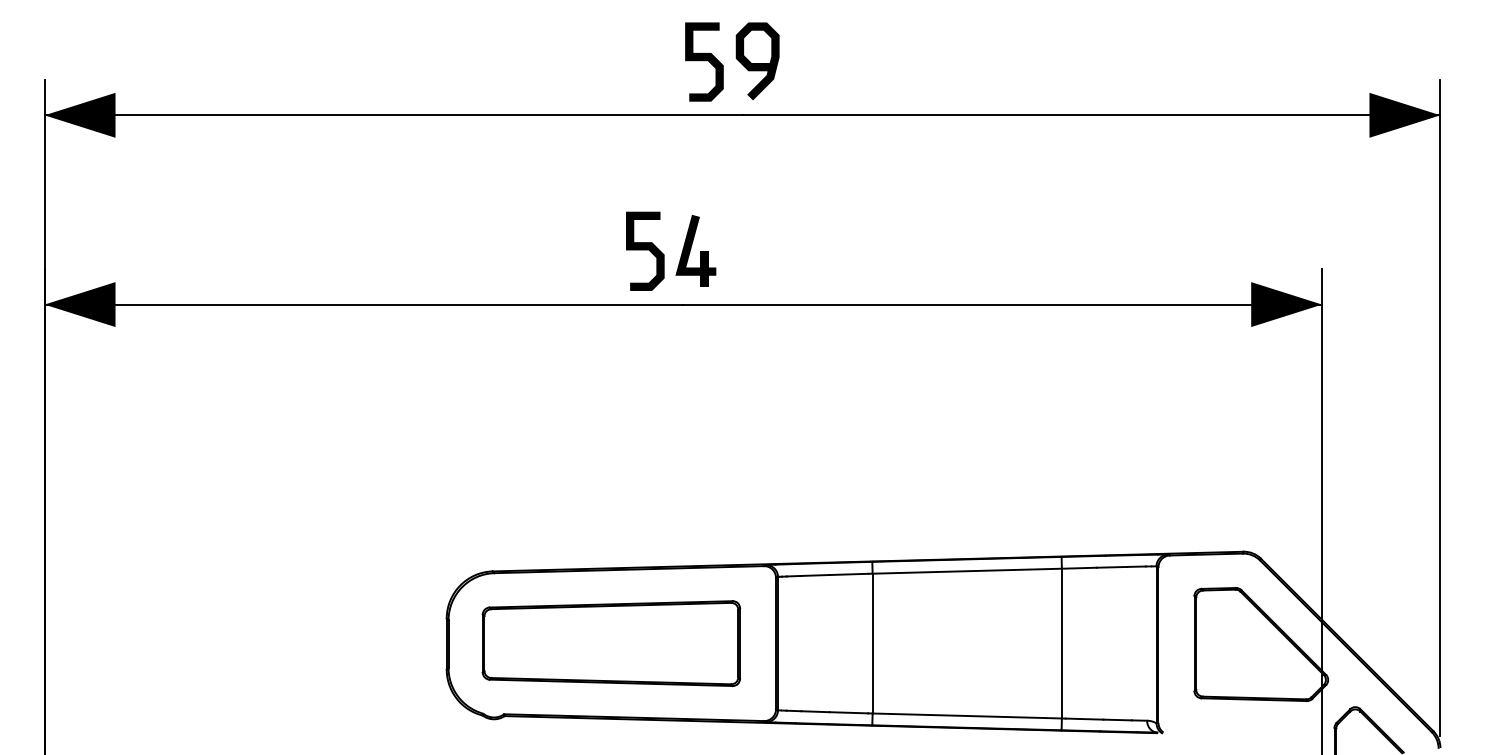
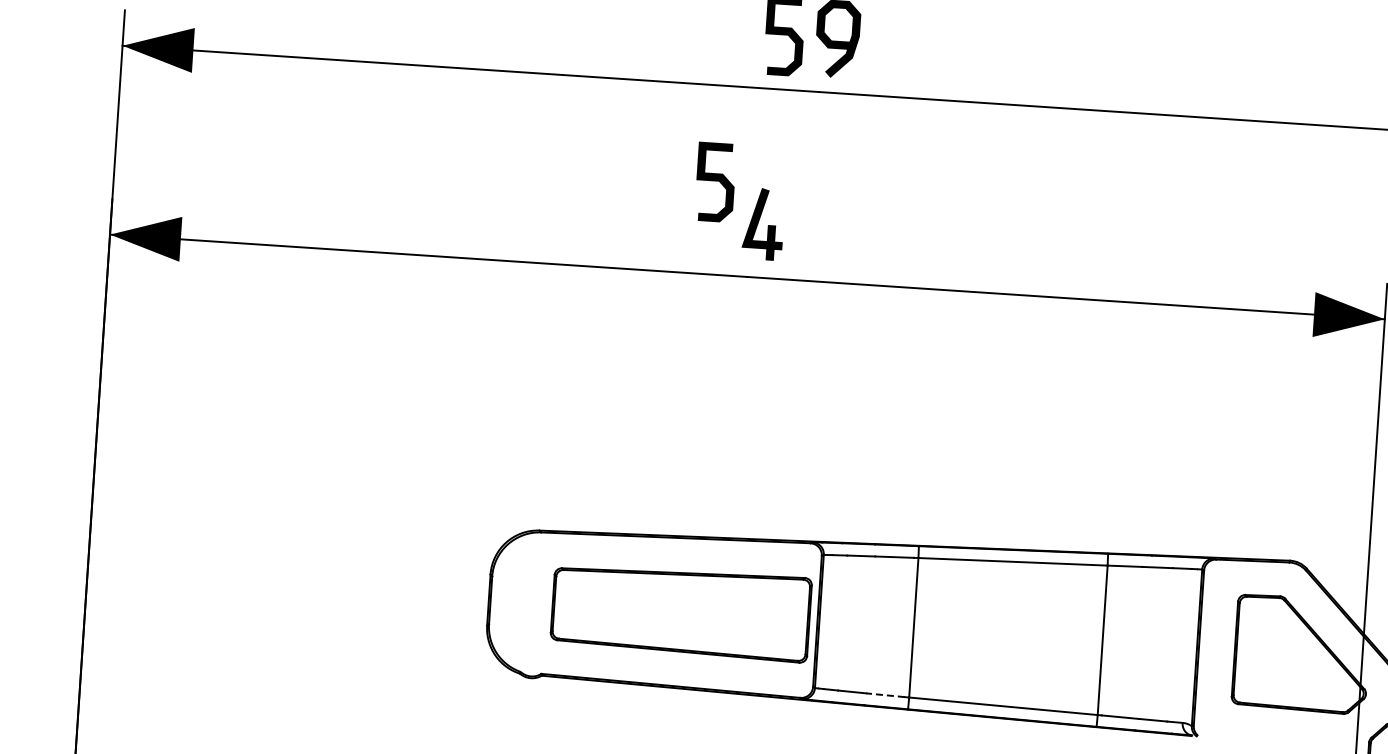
curve: (645, 250) -> (715, 181), moved
part: (611, 643) -> (681, 612), moved
line: (848, 712) -> (885, 694), solid -> dashed

